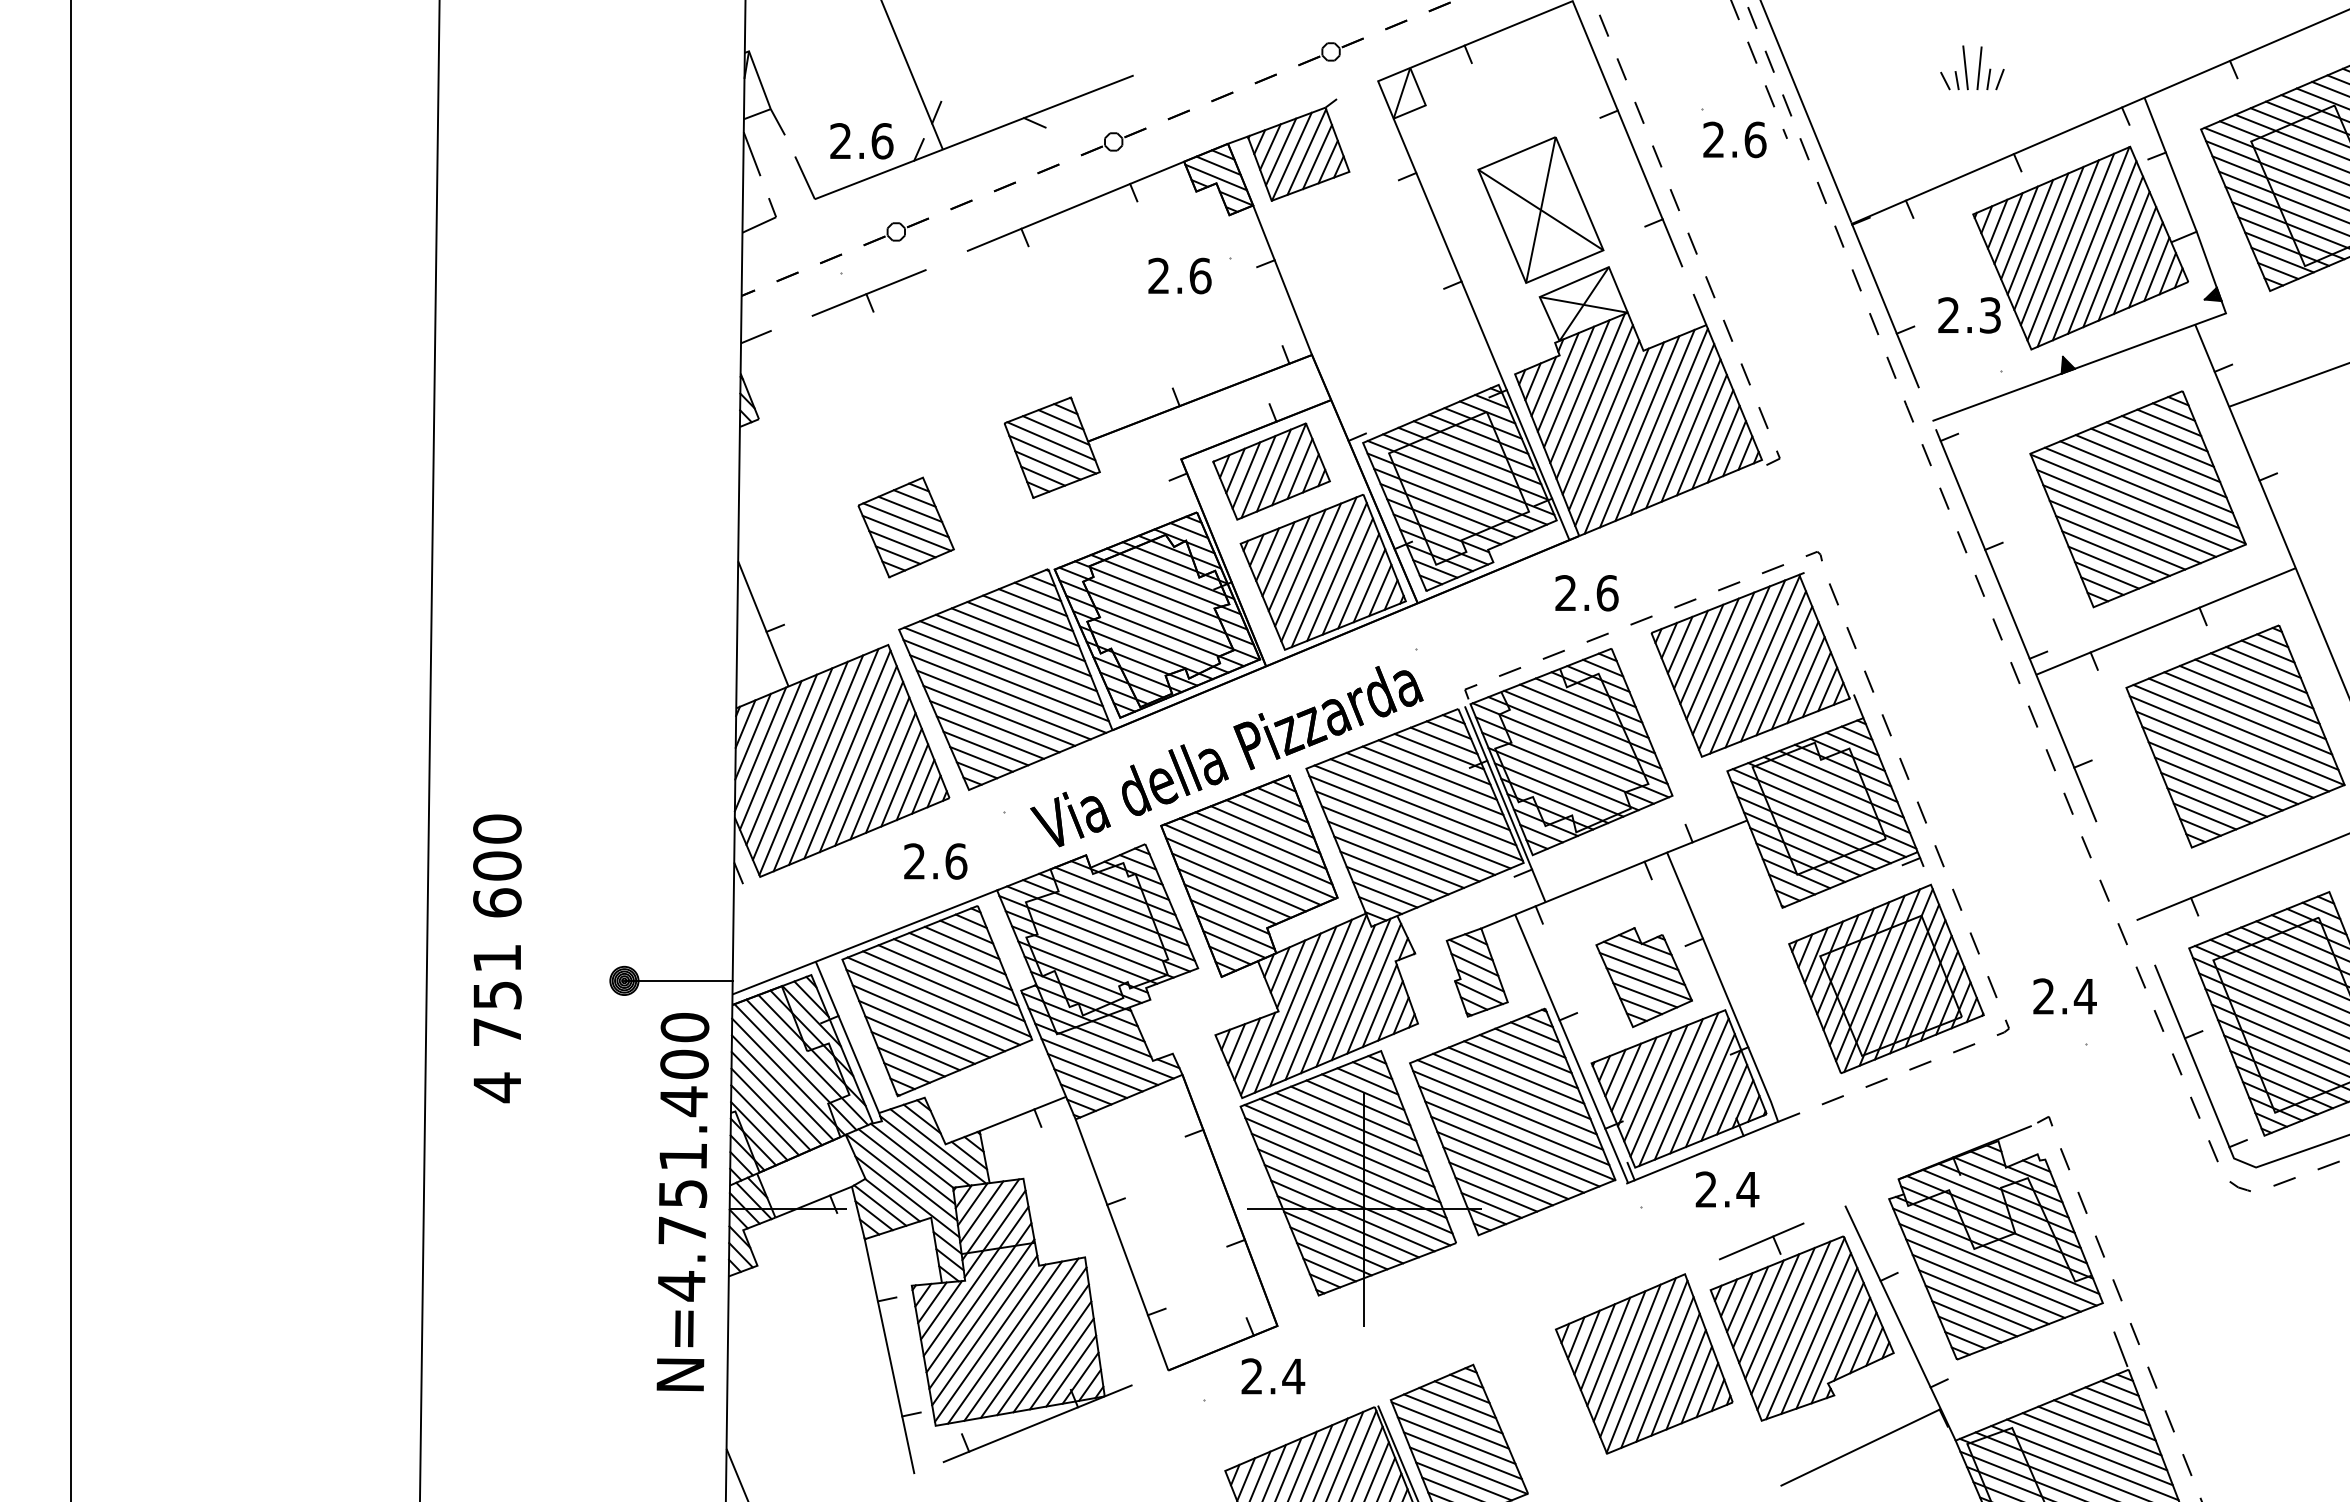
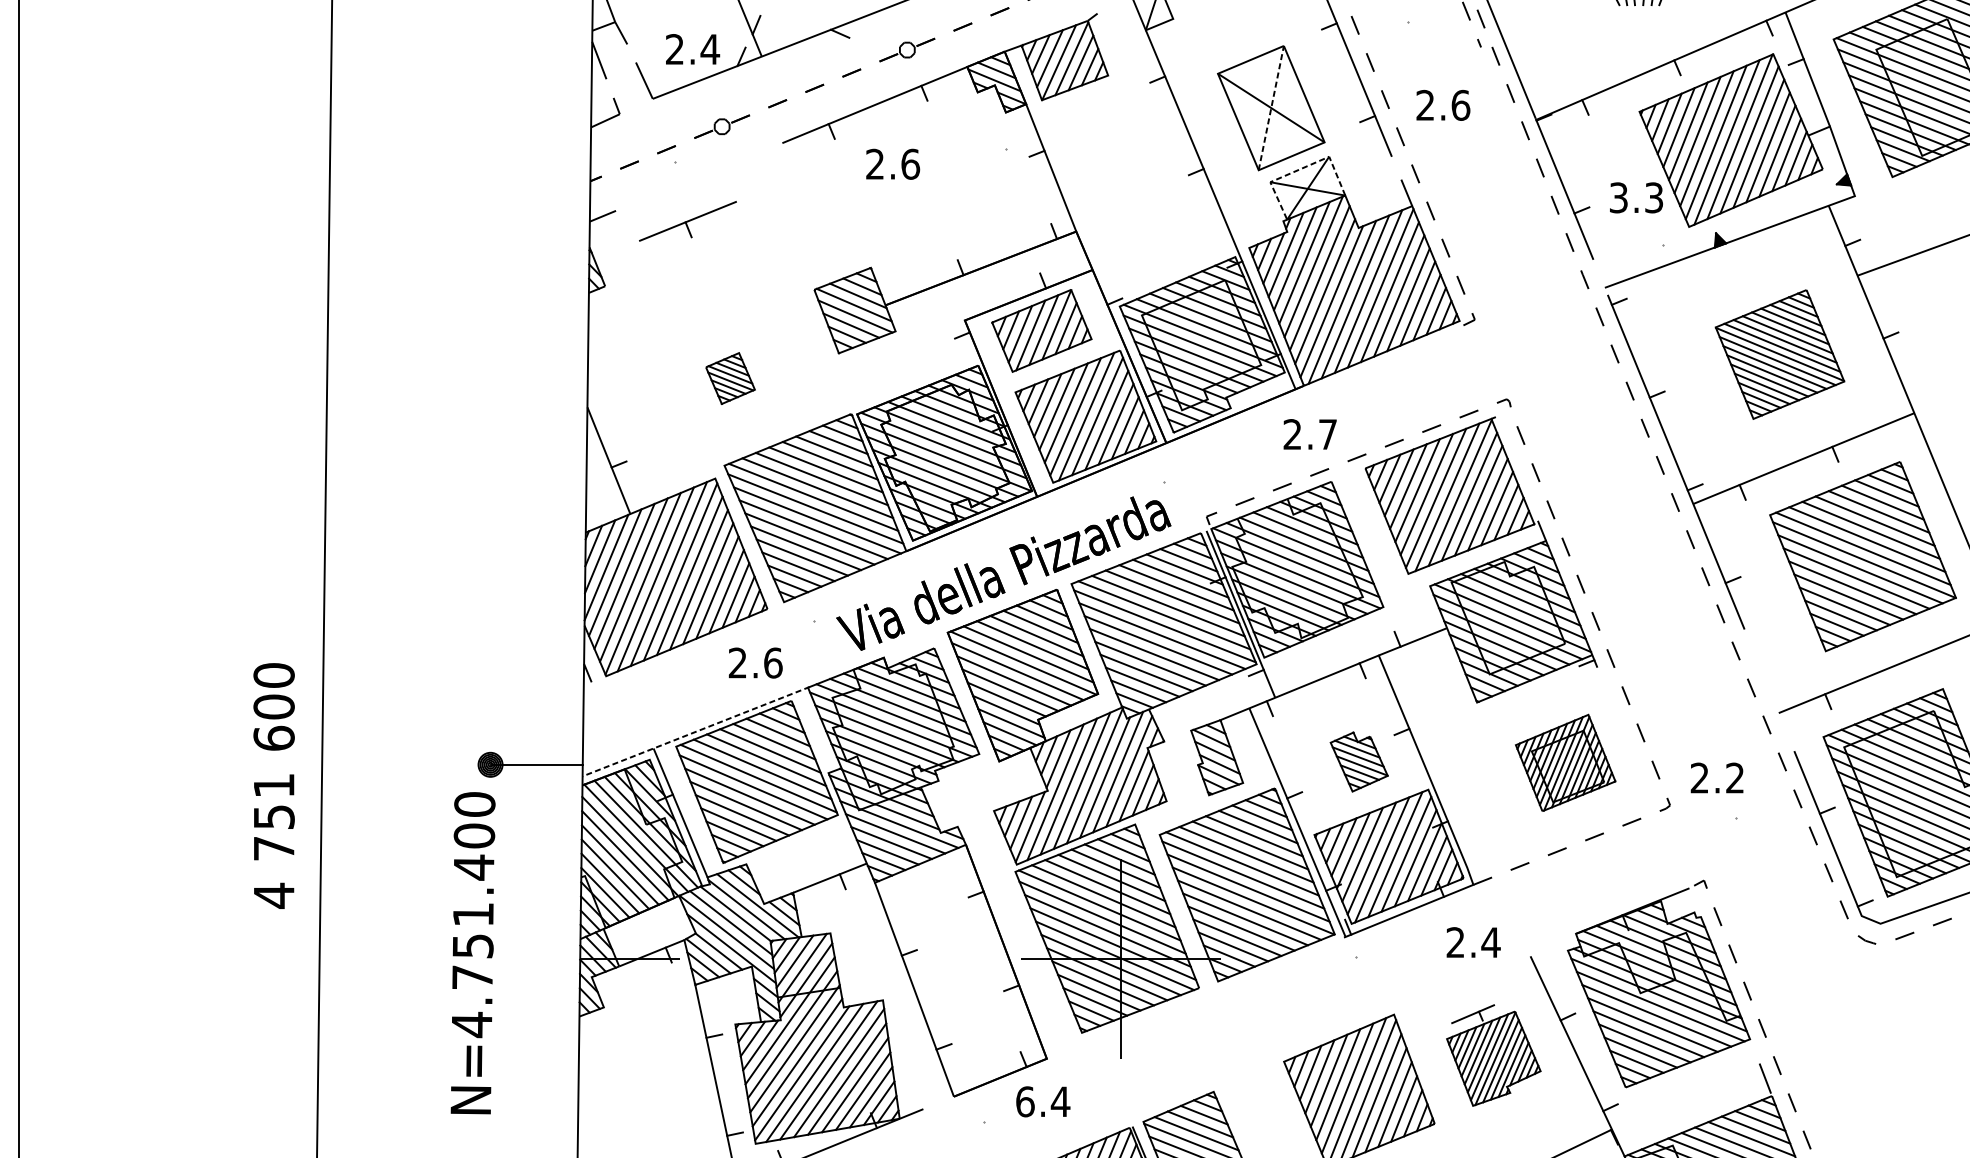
text: (1734, 139) -> (1443, 105), moved
text: (881, 141) -> (709, 49), 2.6 -> 2.4
line: (1541, 209) -> (1271, 107), solid -> dashed
text: (1179, 275) -> (892, 163), moved
line: (1574, 282) -> (1299, 169), solid -> dashed
part: (868, 292) -> (687, 220), moved
text: (1948, 315) -> (1618, 197), 2.3 -> 3.3
part: (2137, 499) -> (1779, 354), size x0.7
part: (905, 527) -> (729, 378), size x0.6
text: (1607, 593) -> (1328, 434), 2.6 -> 2.7
line: (866, 941) -> (696, 731), solid -> dashed
text: (497, 958) -> (274, 785), moved
part: (1643, 977) -> (1358, 761), size x0.7
part: (1886, 978) -> (1565, 762), size x0.6
text: (2084, 996) -> (1734, 778), 2.4 -> 2.2
text: (1727, 1189) -> (1473, 942), moved
text: (682, 1202) -> (472, 953), moved
part: (1801, 1321) -> (1493, 1054), size x0.6
text: (1252, 1376) -> (1025, 1101), 2.4 -> 6.4

